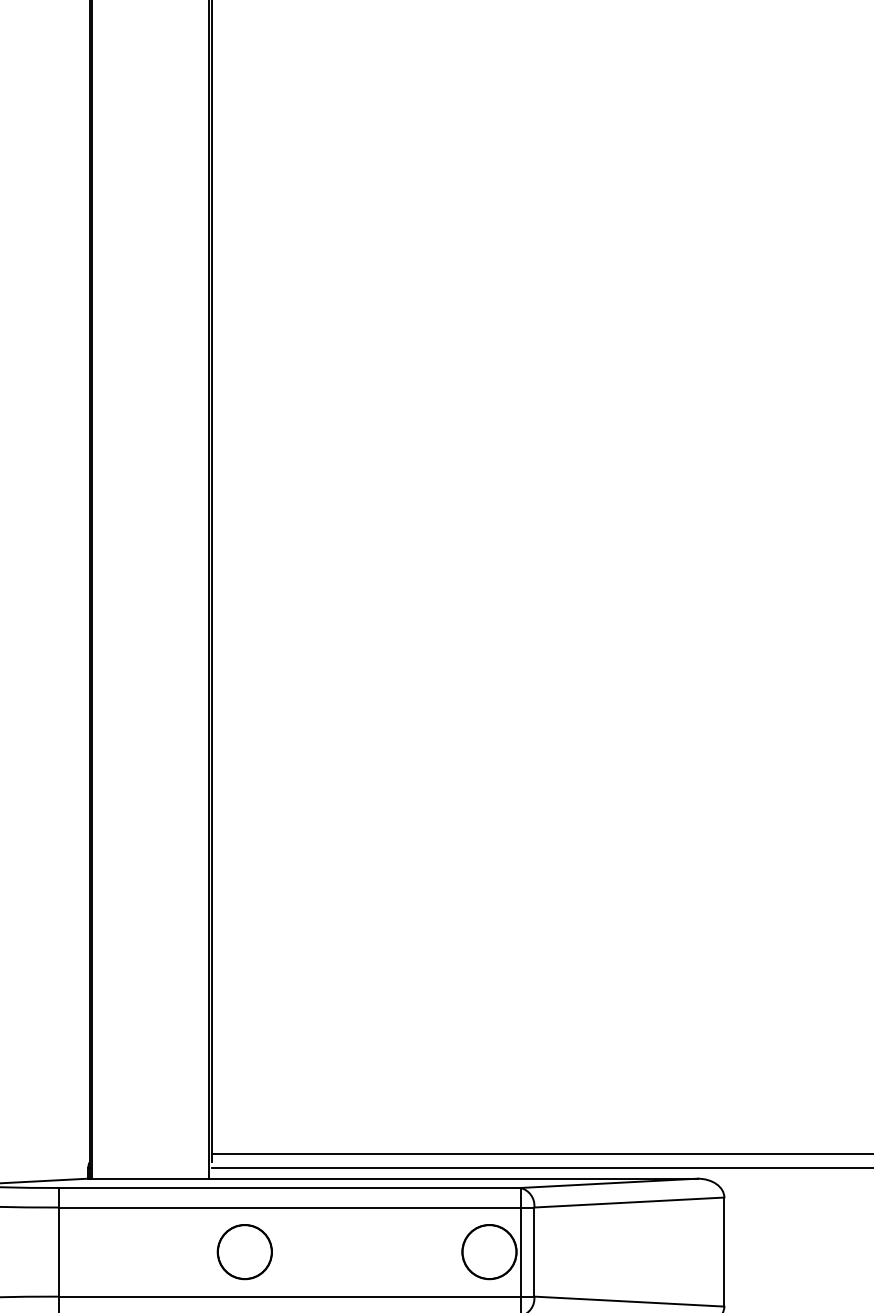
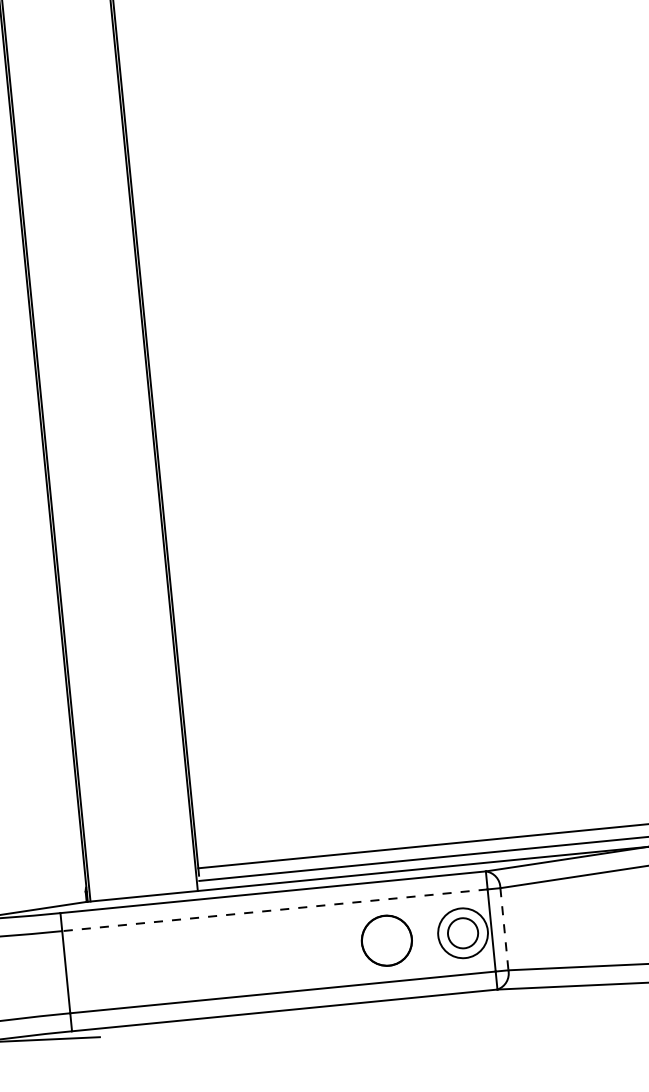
line: (289, 1207) -> (274, 910), solid -> dashed
circle: (489, 1251) -> (463, 932), size x0.6
circle: (244, 1252) -> (386, 941), moved
line: (534, 1252) -> (504, 929), solid -> dashed

